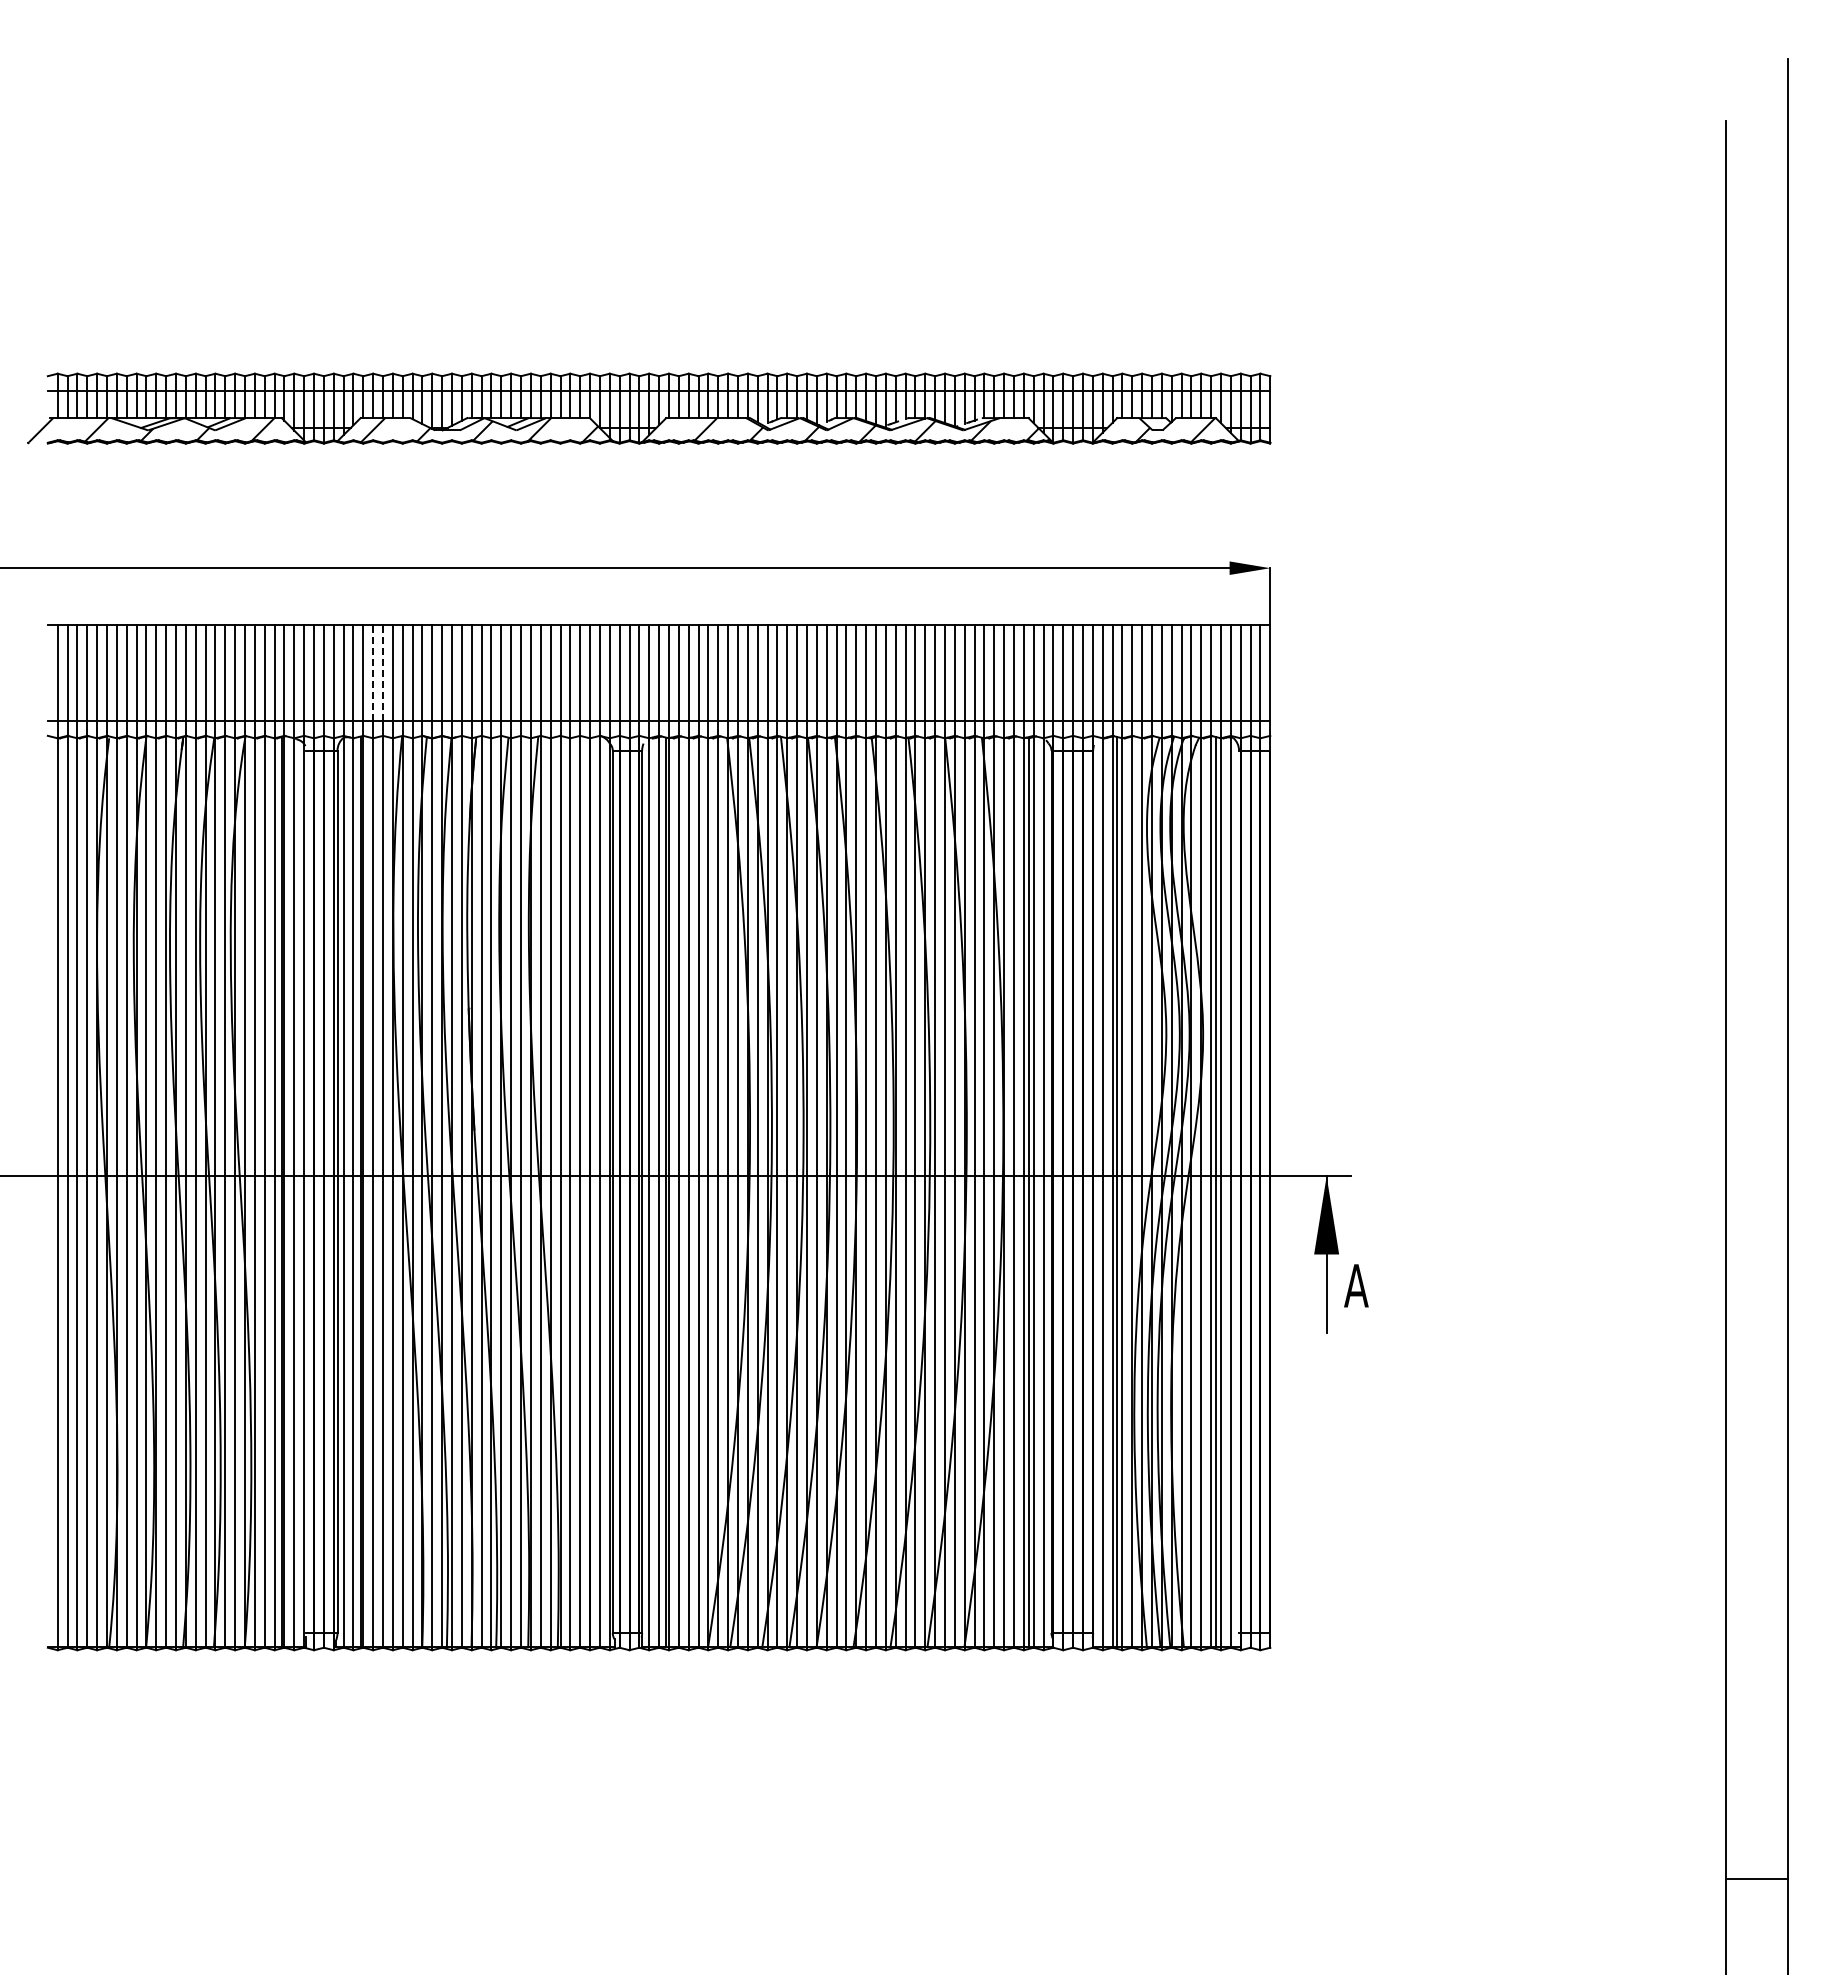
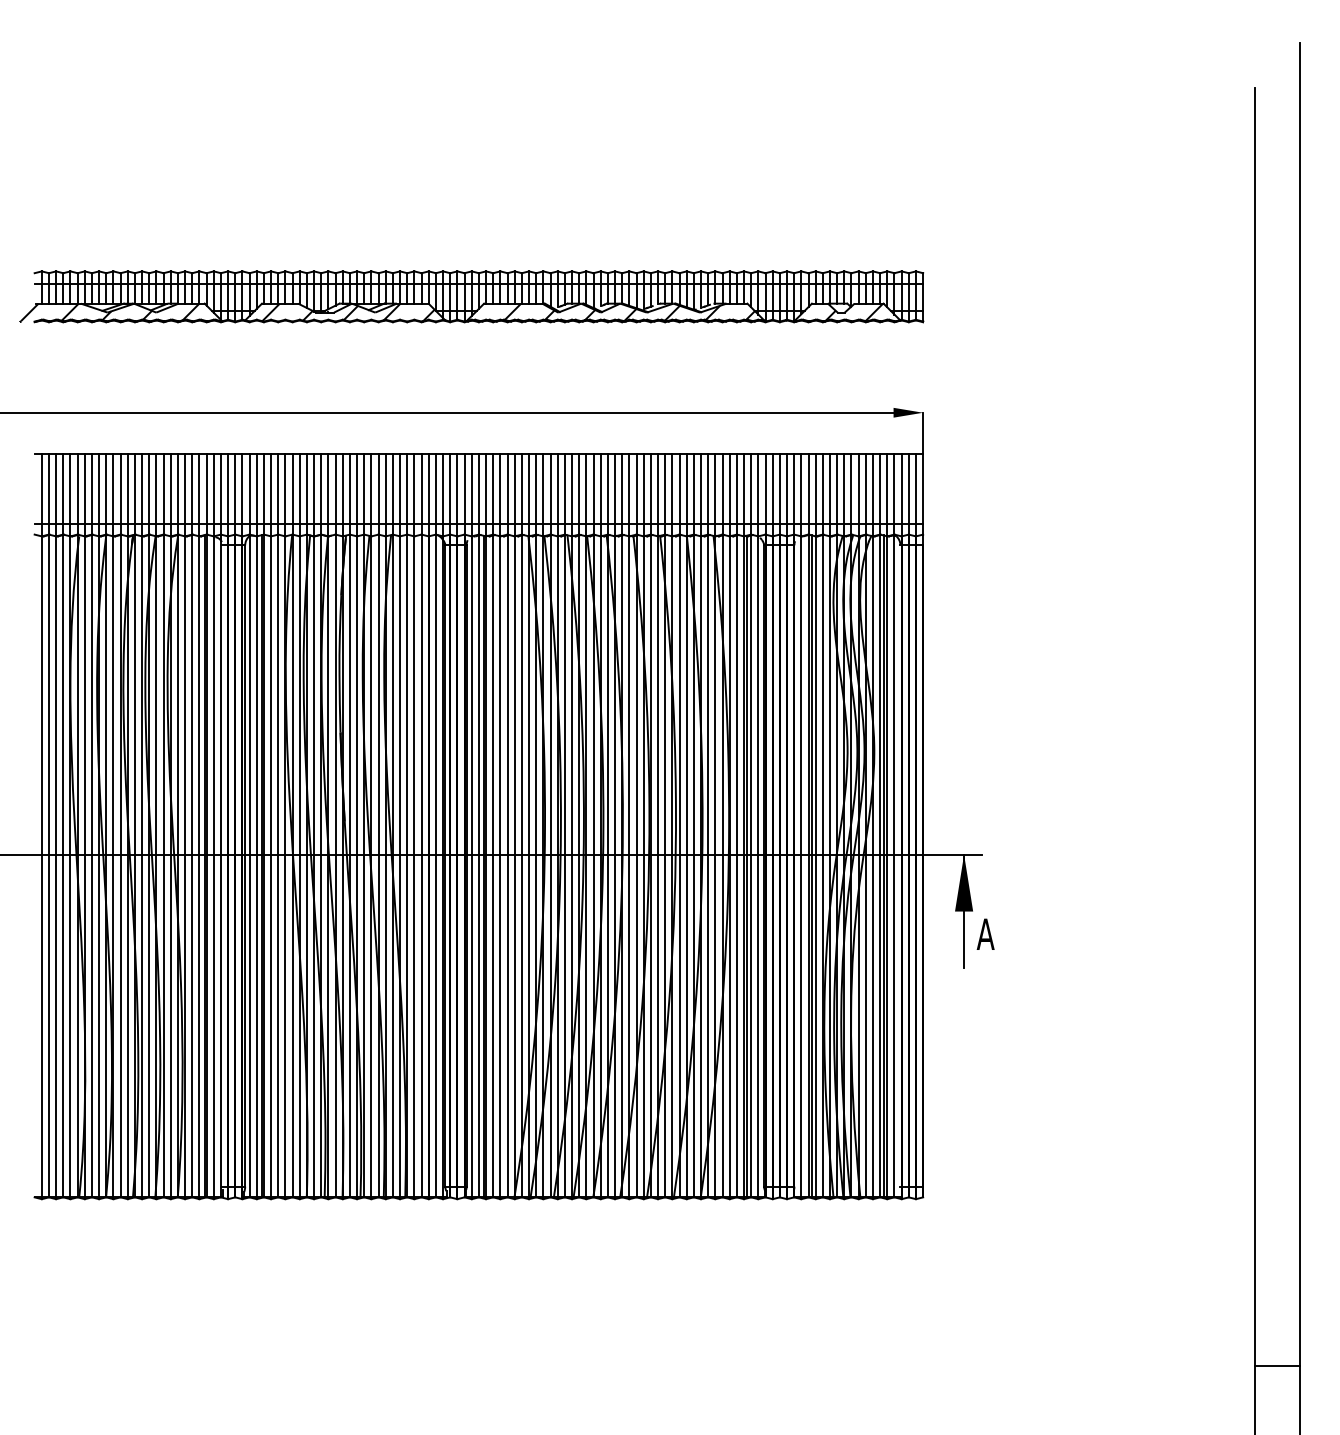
line: (373, 672) -> (271, 488), dashed -> solid
line: (383, 672) -> (278, 488), dashed -> solid

